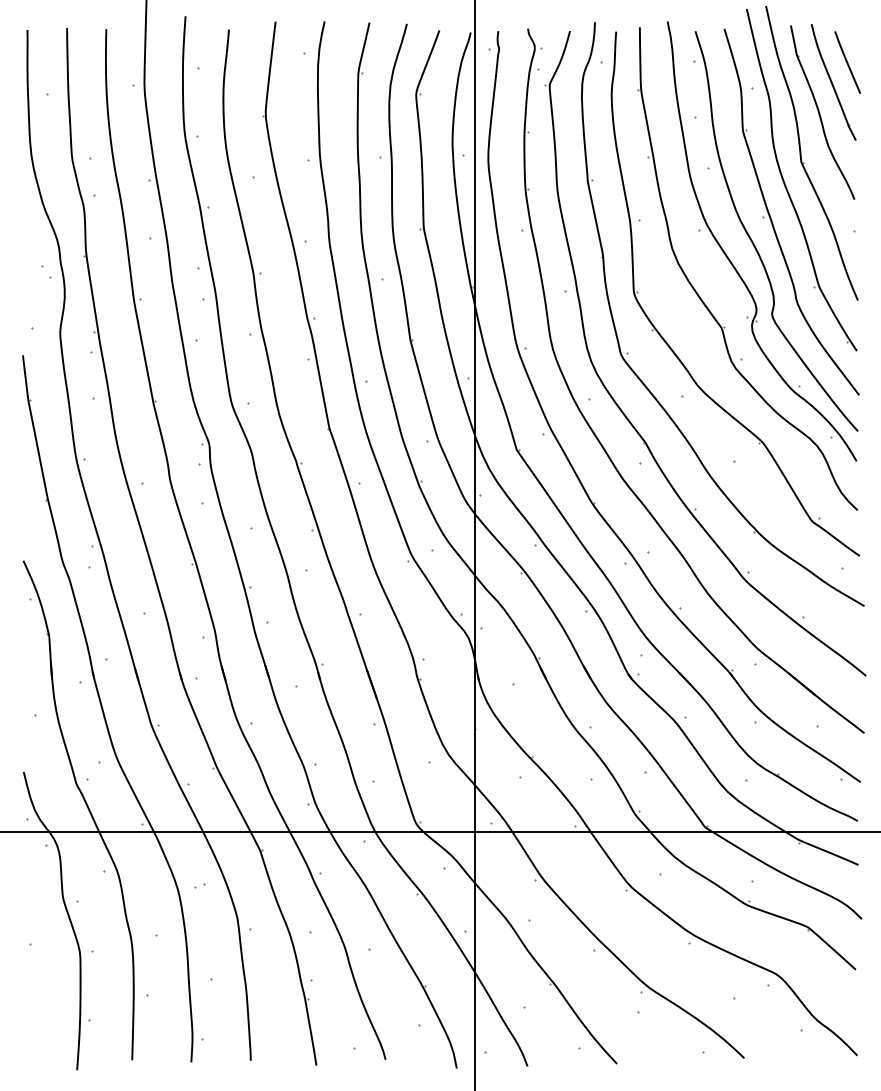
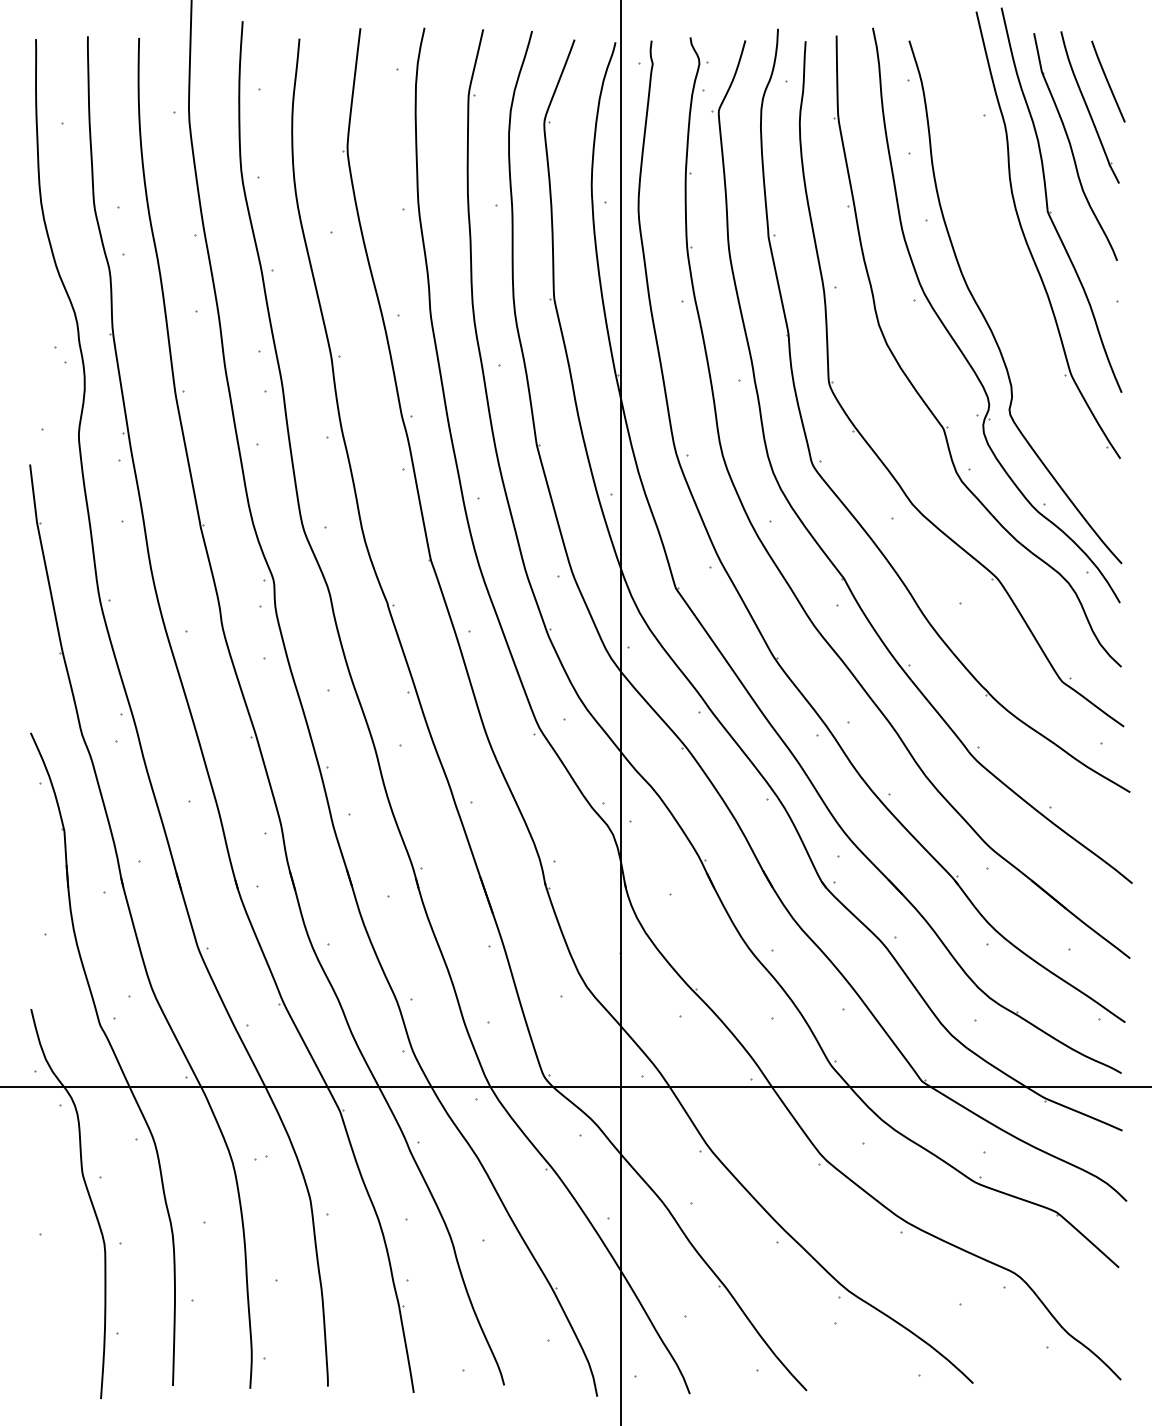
part: (771, 217) -> (1008, 284), removed

